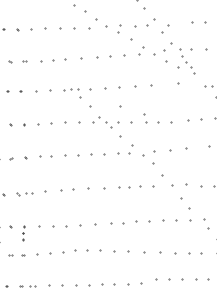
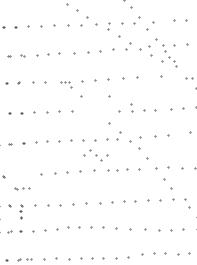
part: (72, 93) -> (65, 84), size x0.7
part: (105, 122) -> (95, 155), moved
part: (24, 194) -> (22, 189), moved

